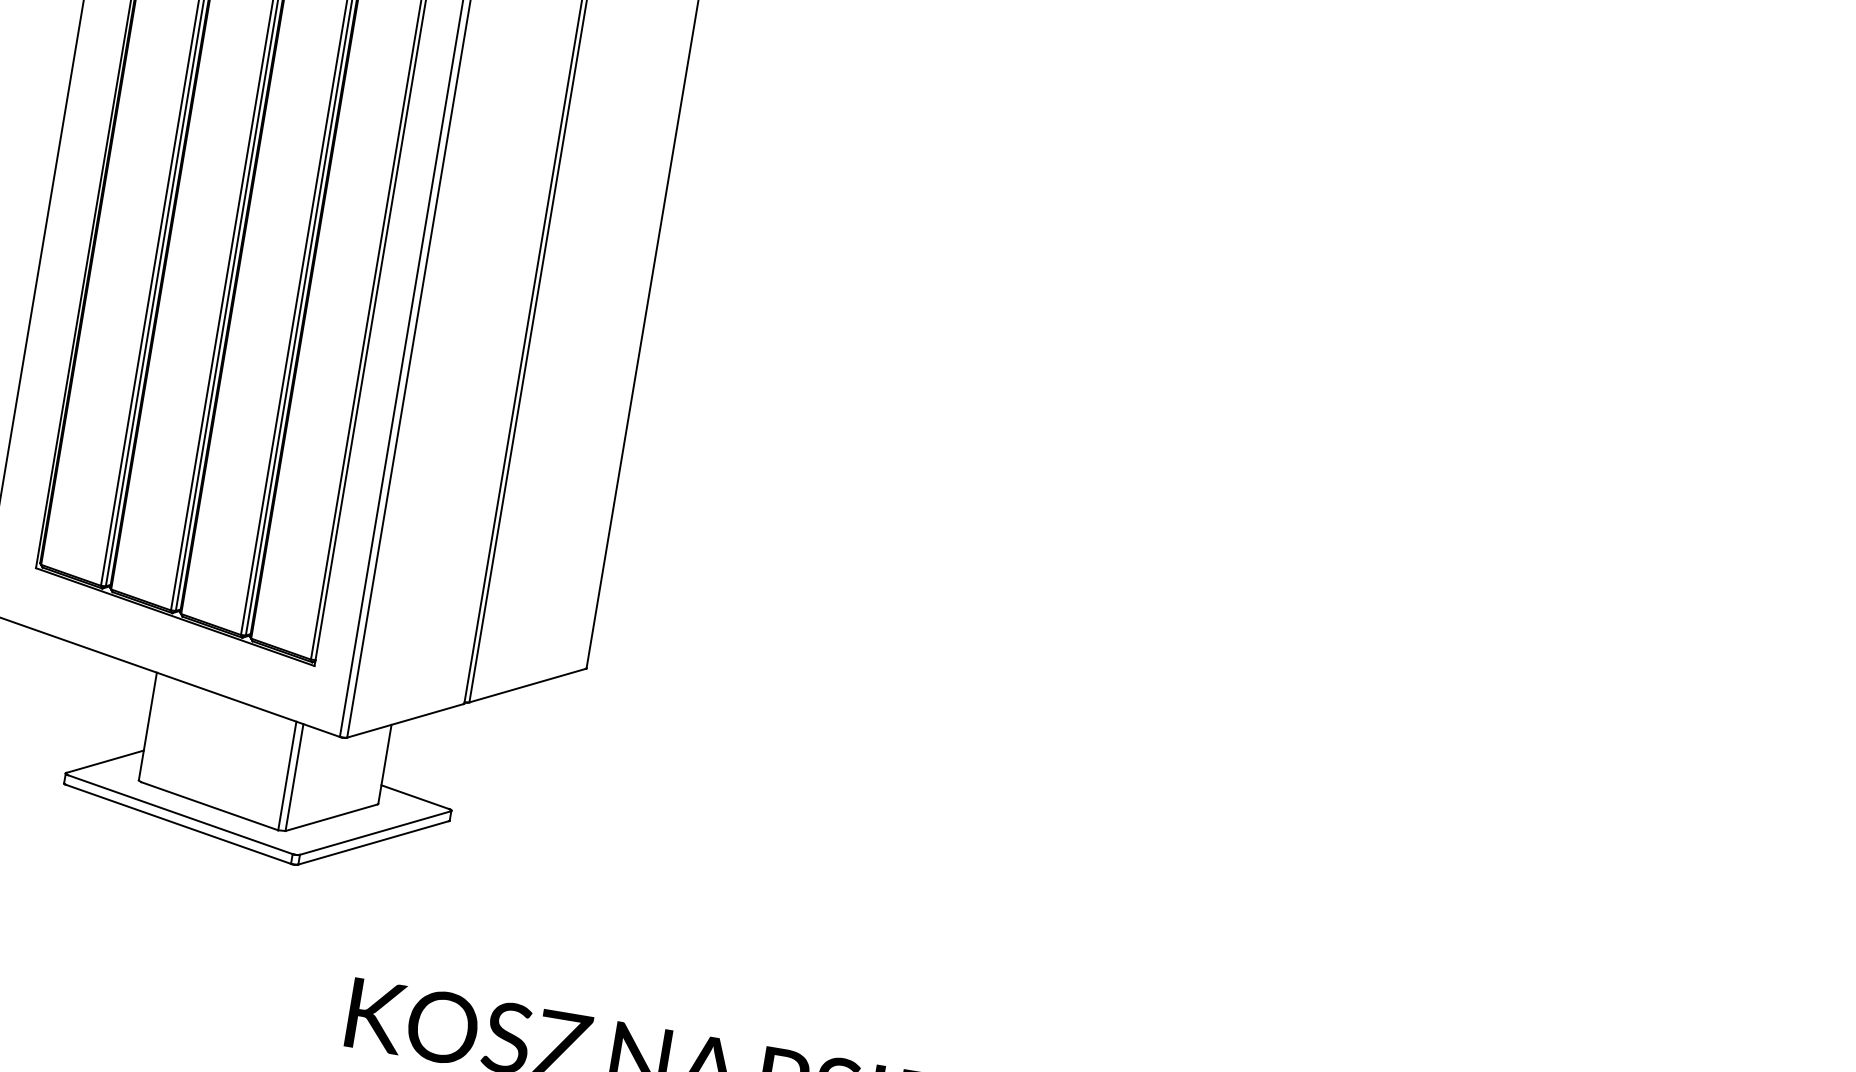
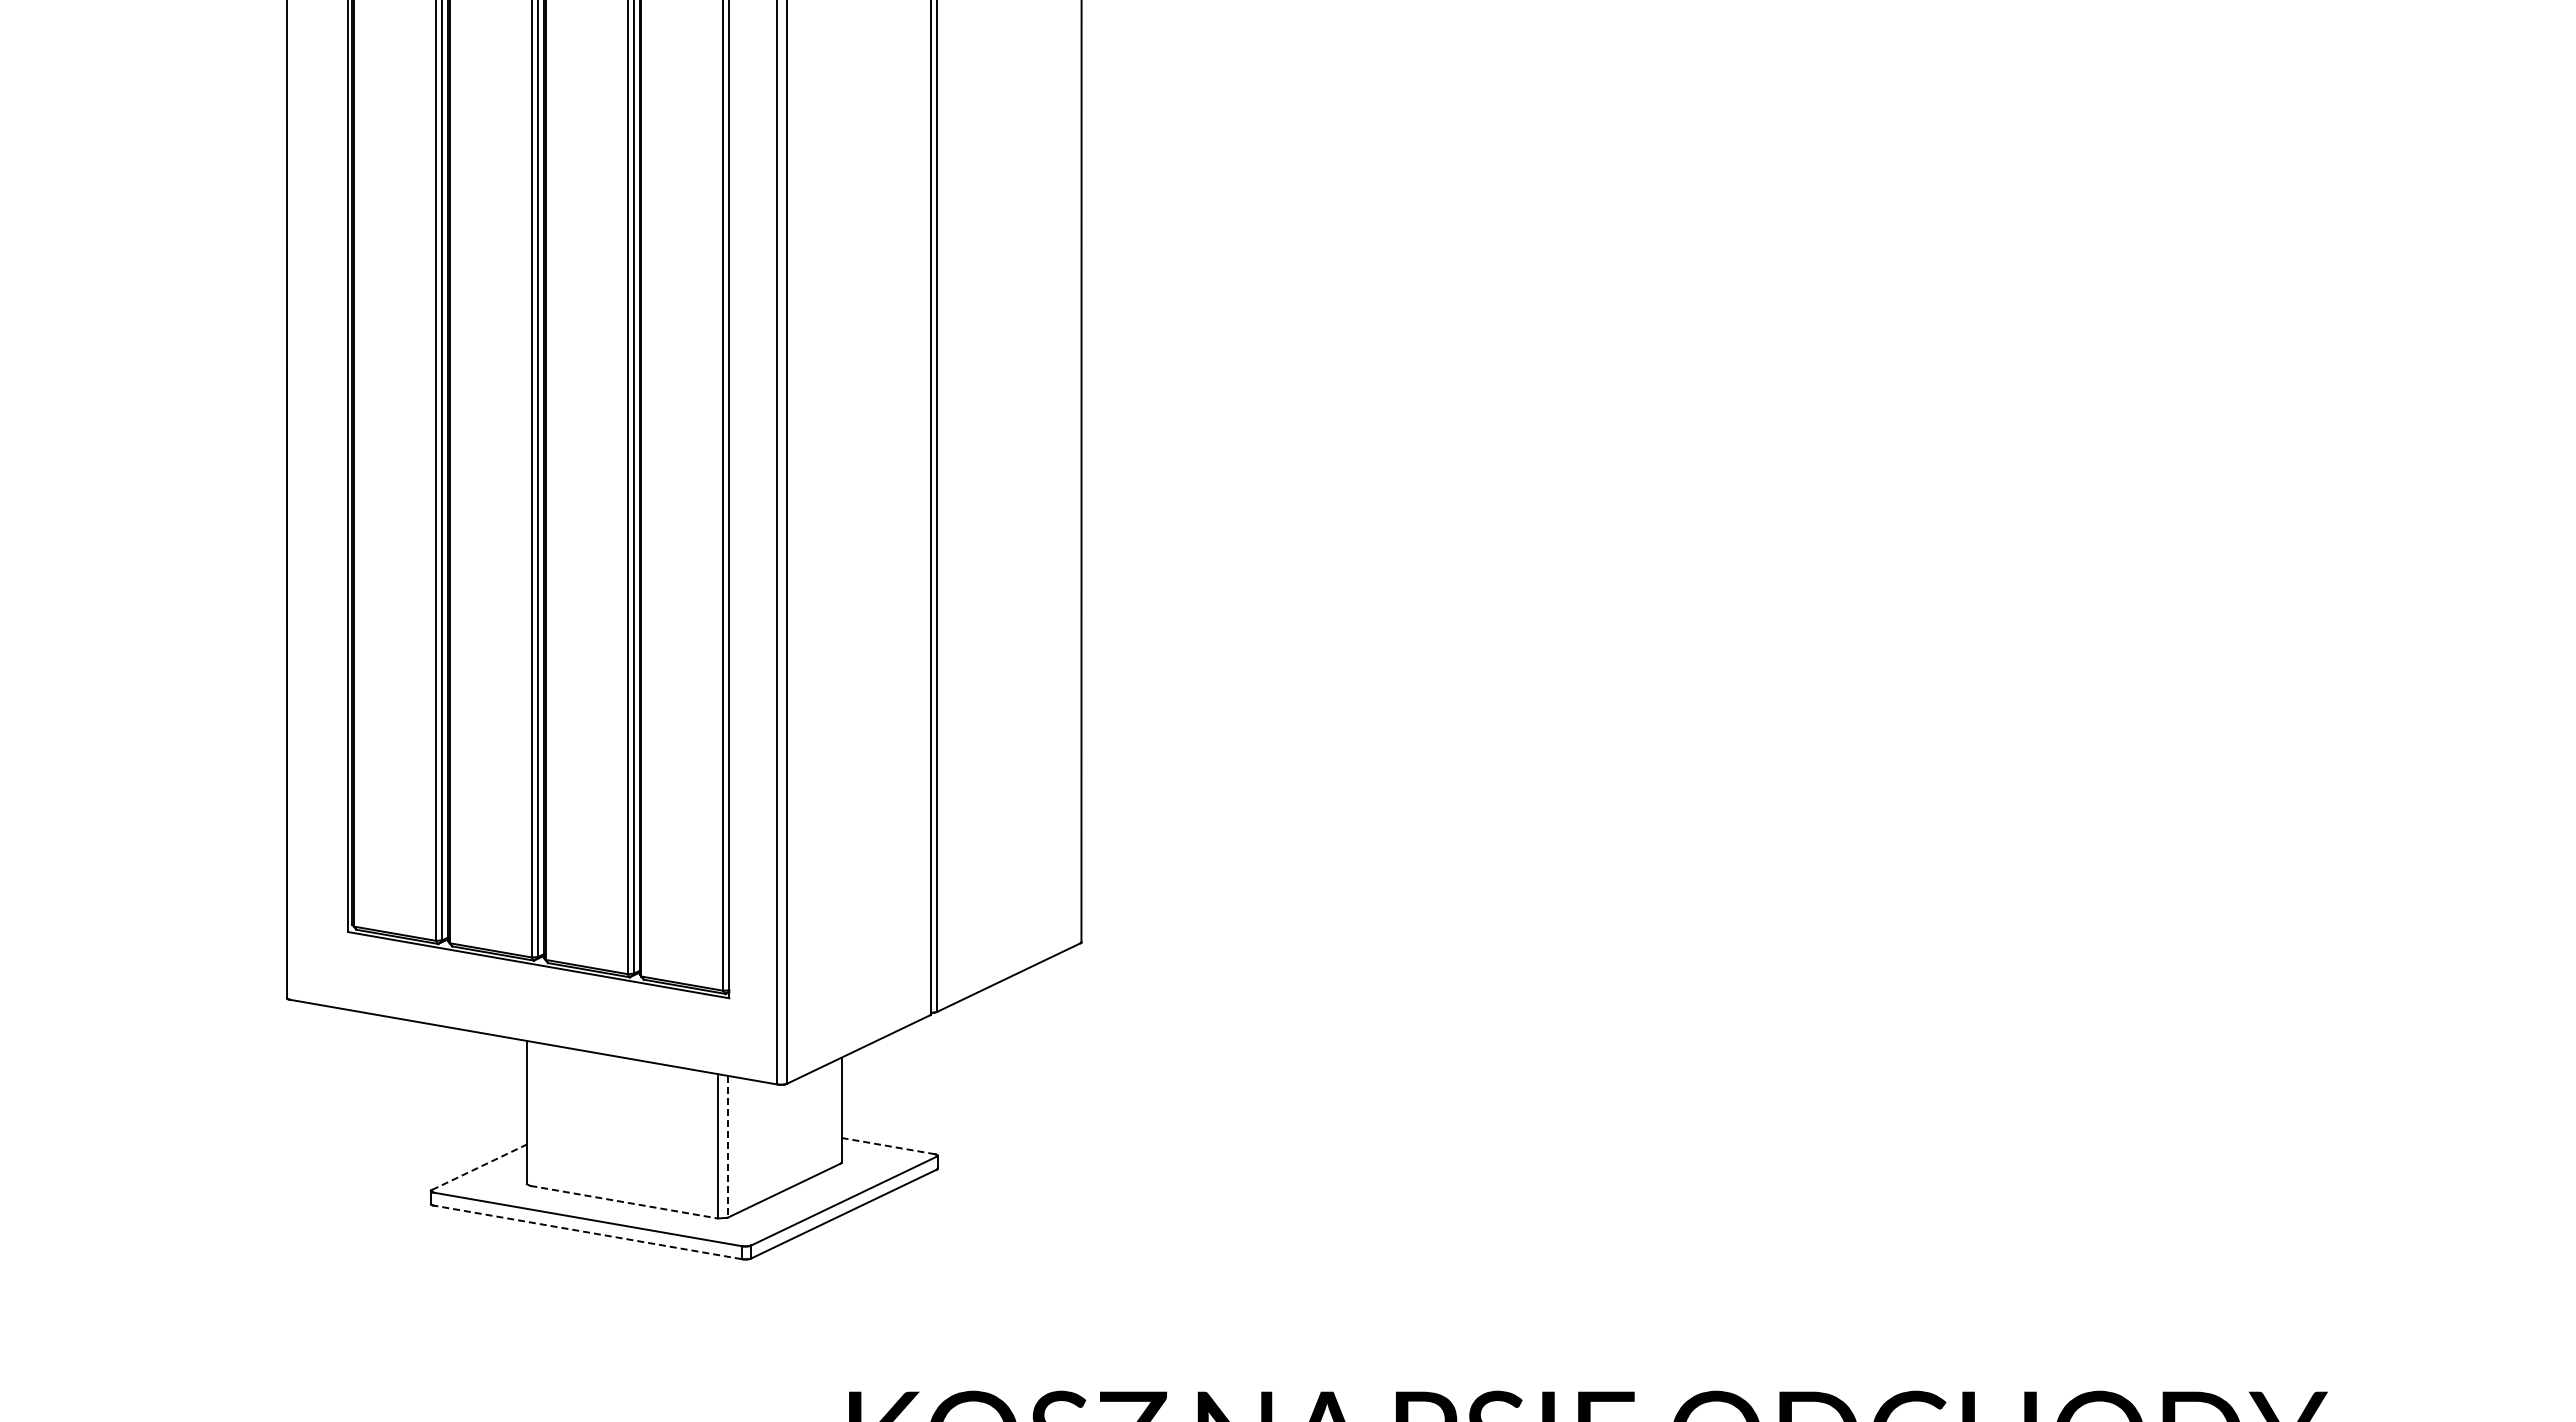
line: (105, 761) -> (479, 1167), solid -> dashed
line: (294, 777) -> (727, 1146), solid -> dashed
line: (414, 797) -> (887, 1146), solid -> dashed
line: (209, 806) -> (624, 1202), solid -> dashed
line: (179, 824) -> (588, 1232), solid -> dashed

